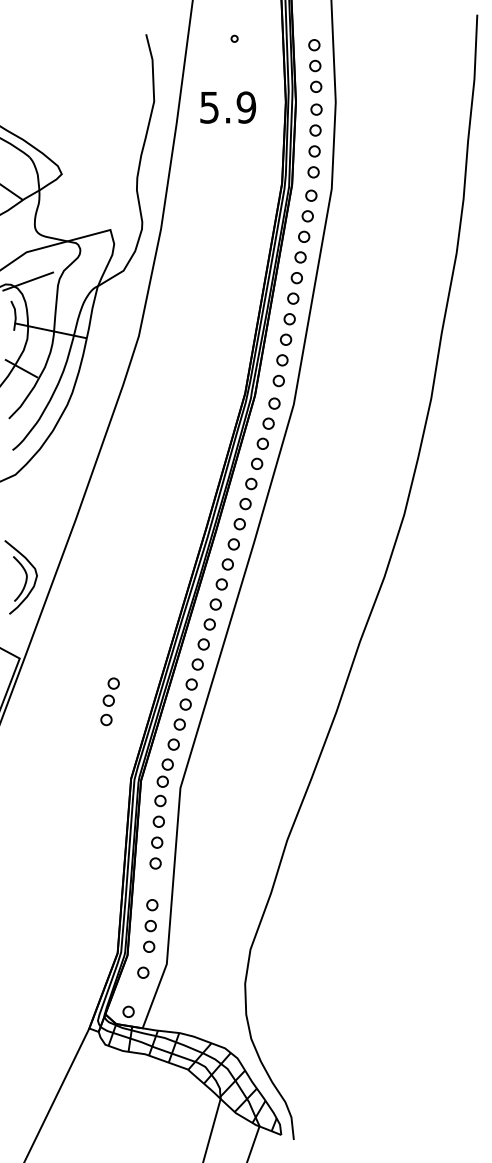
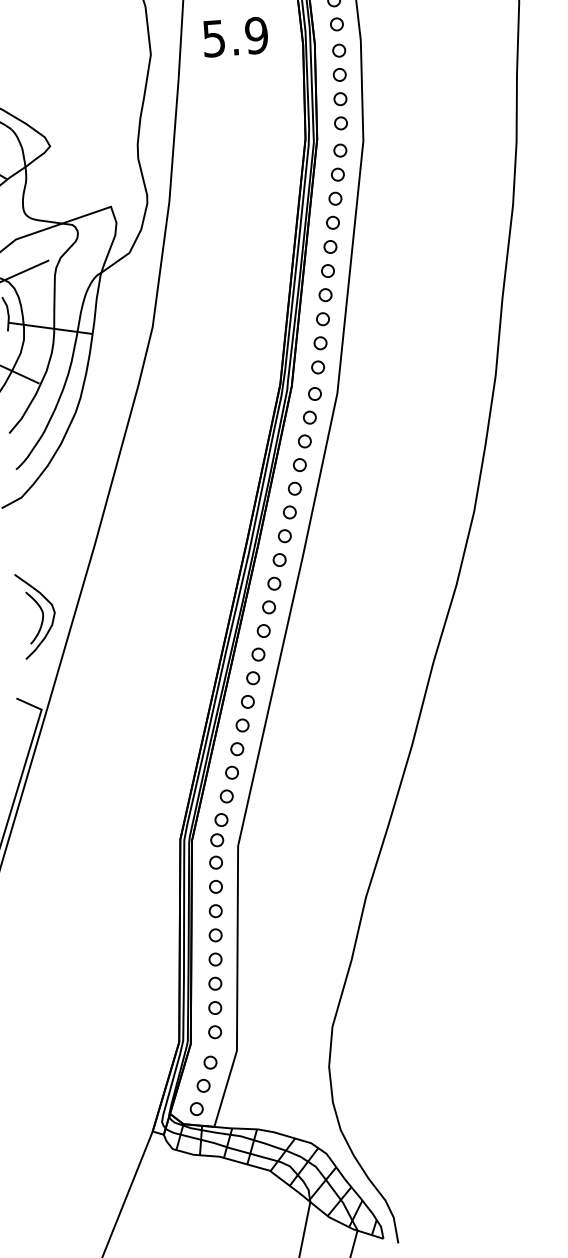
text: (228, 107) -> (235, 37), moved
part: (109, 701) -> (148, 751), removed
part: (153, 884) -> (214, 959), added
part: (135, 992) -> (203, 1086), added

